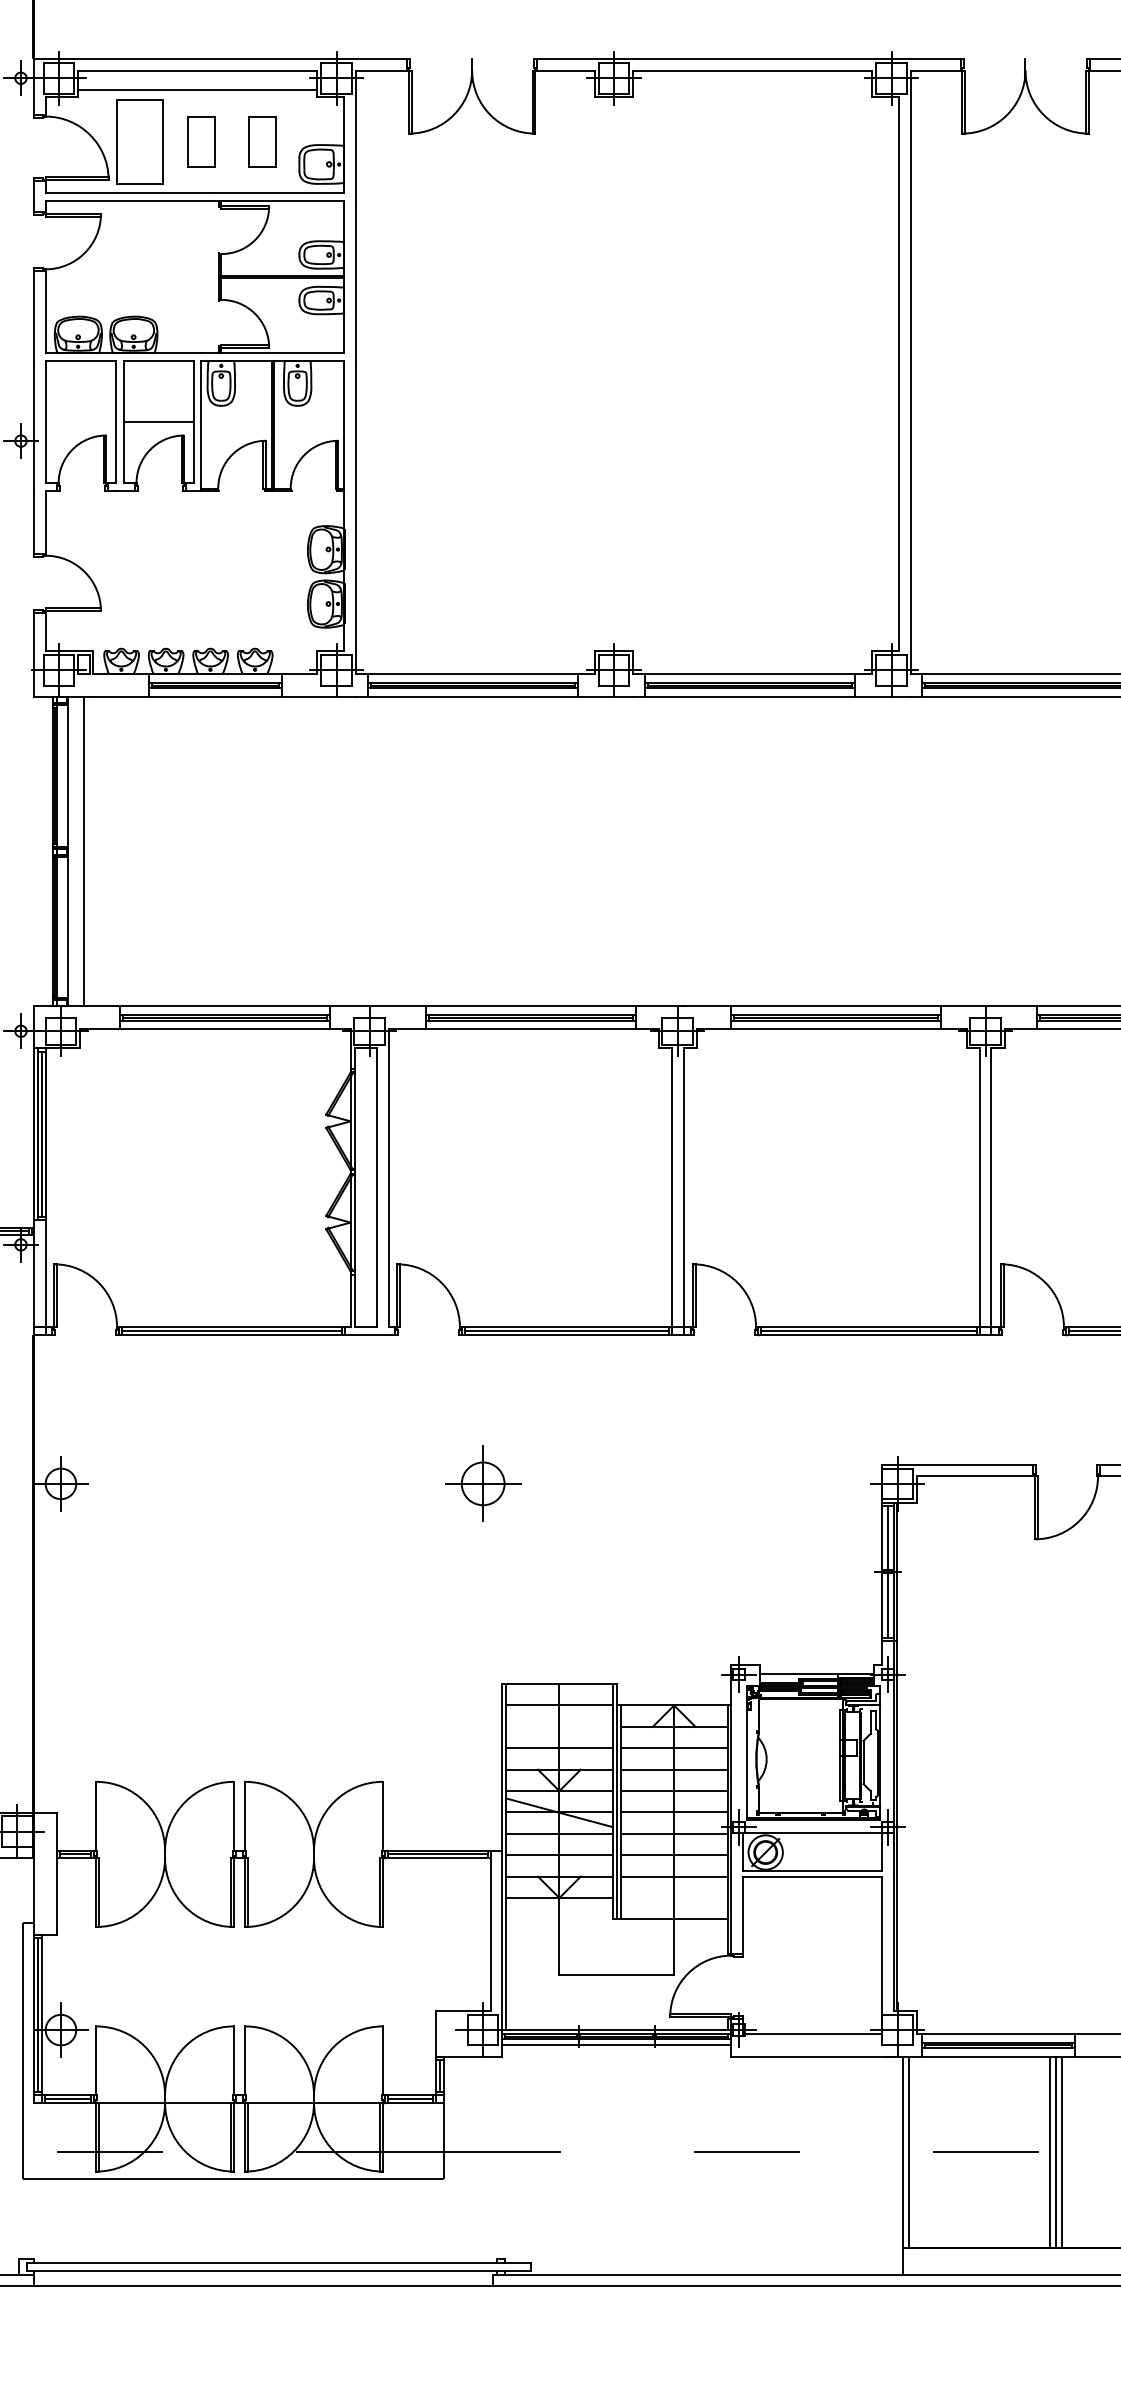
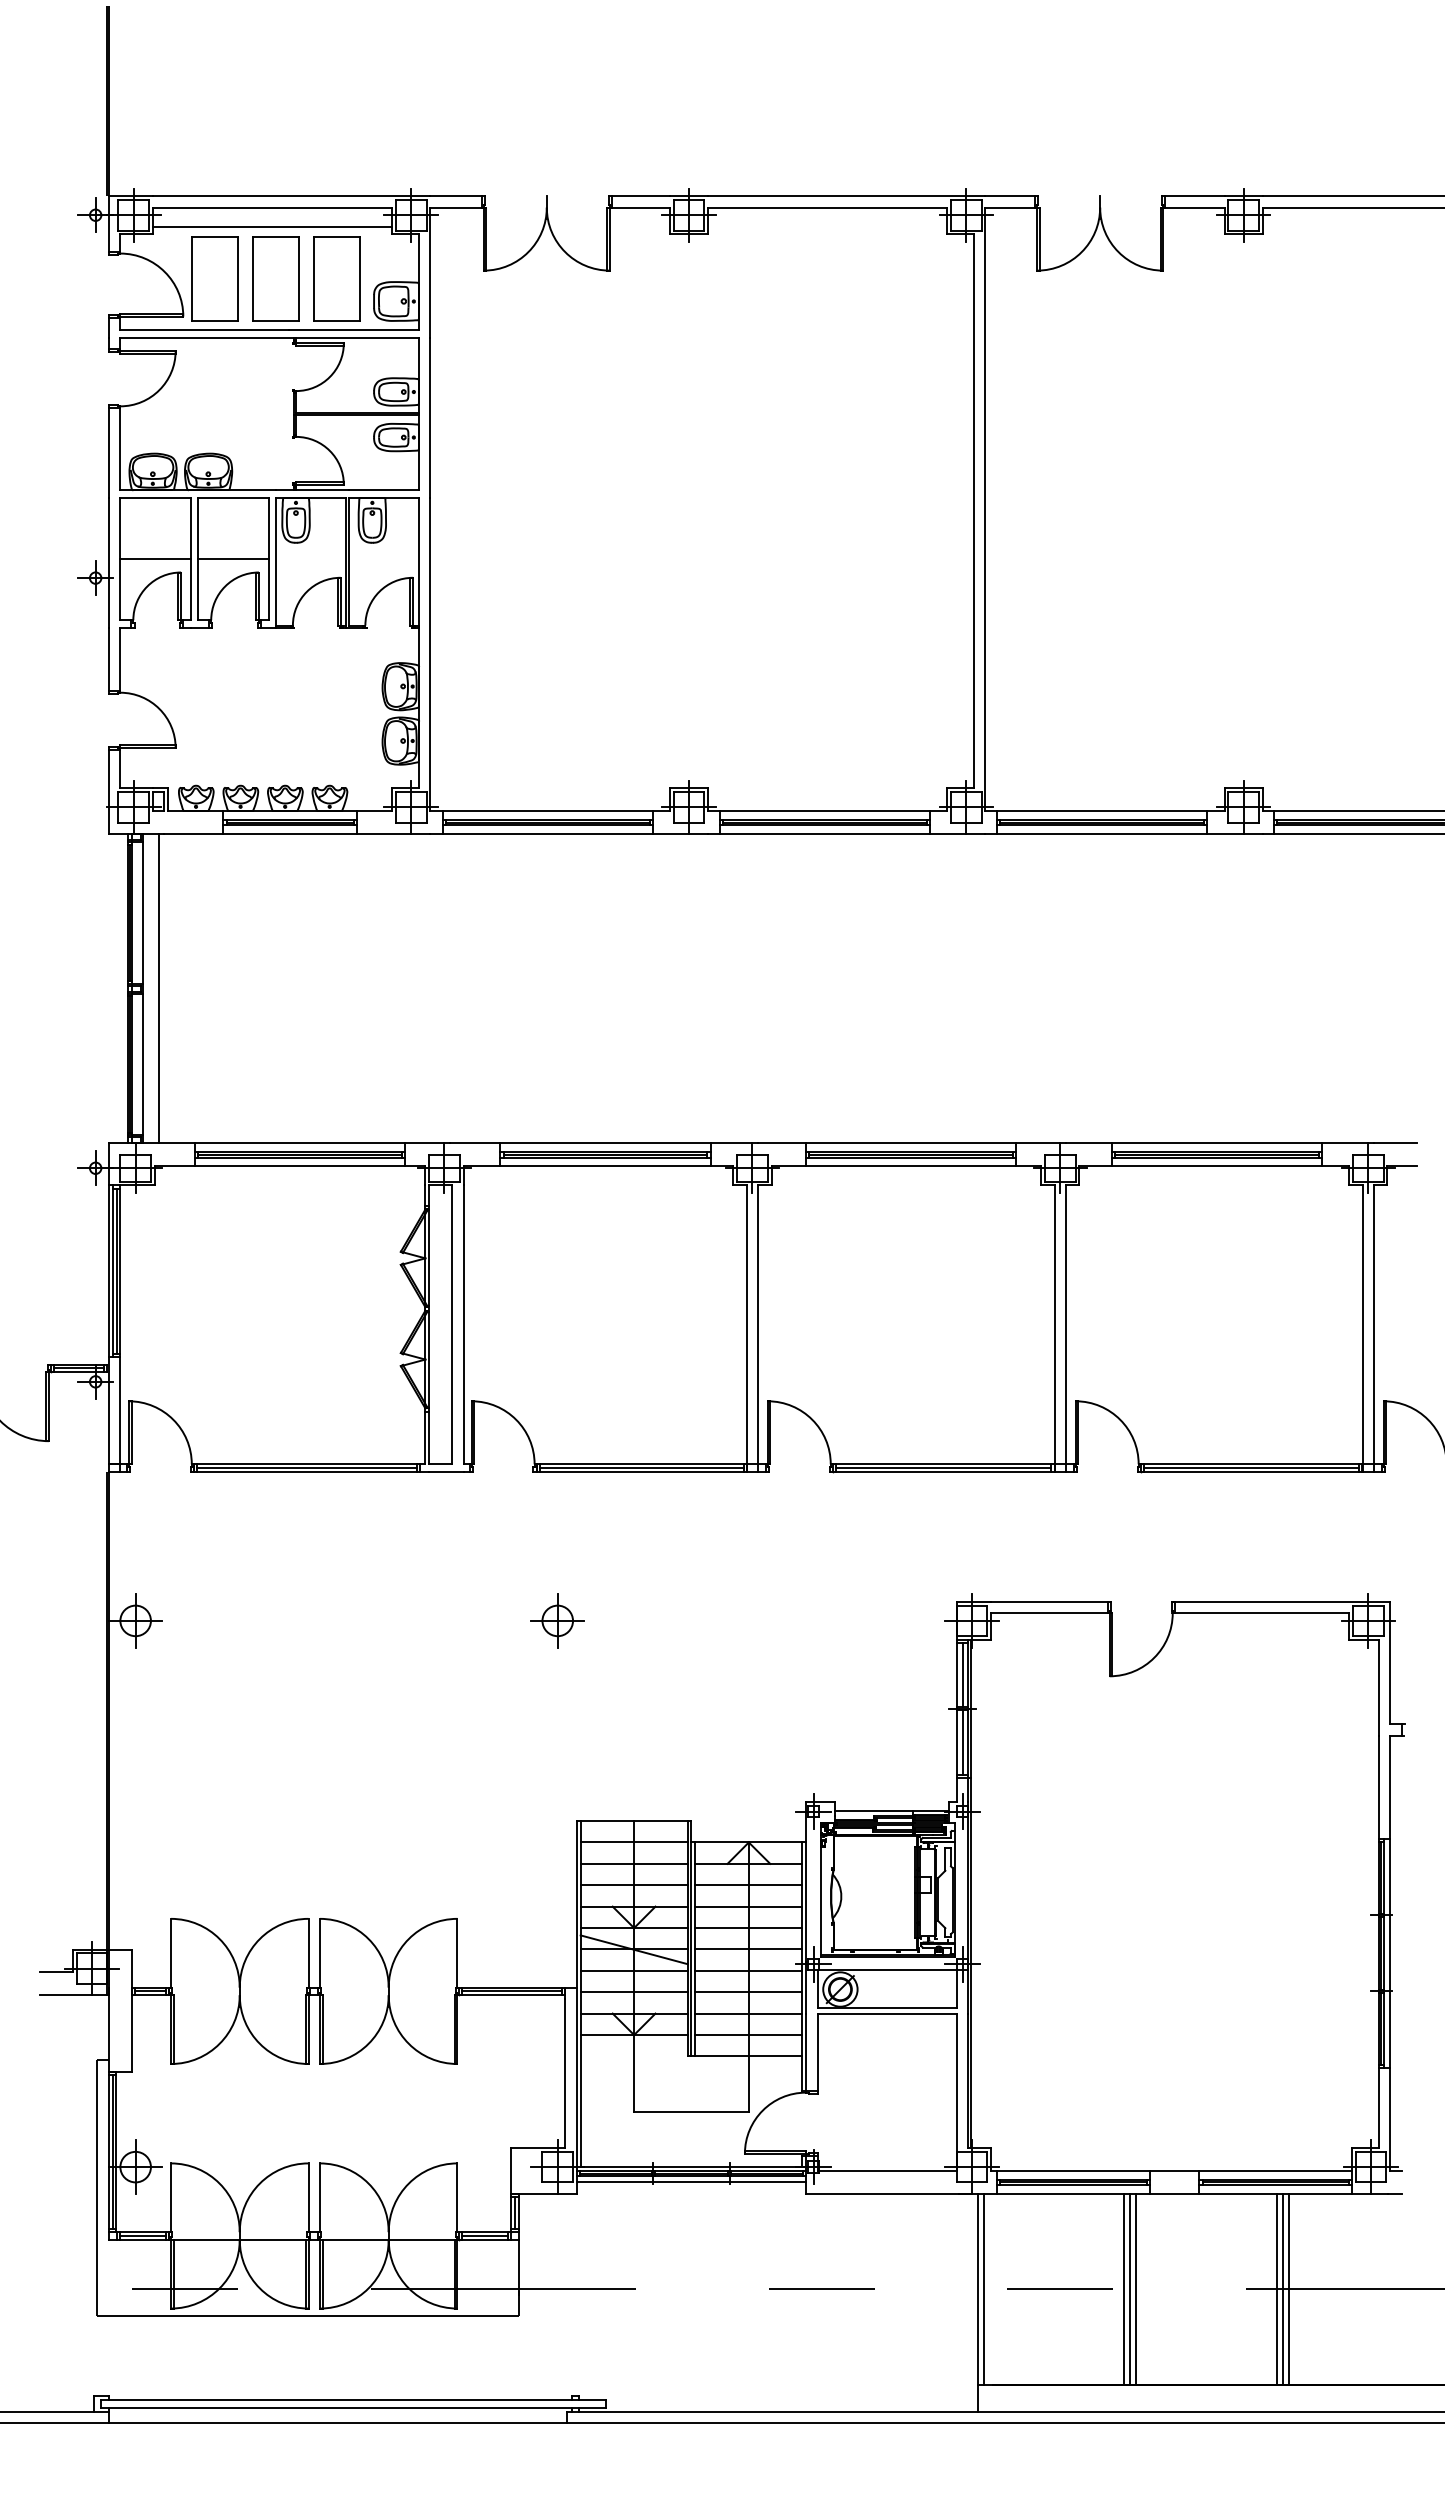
part: (200, 141) -> (275, 278), size x1.67
part: (261, 141) -> (336, 278), size x1.67
line: (80, 422) -> (155, 559), added
part: (482, 1483) -> (557, 1620), size x0.71
line: (558, 1726) -> (633, 1863), added
line: (673, 1898) -> (748, 2035), added

